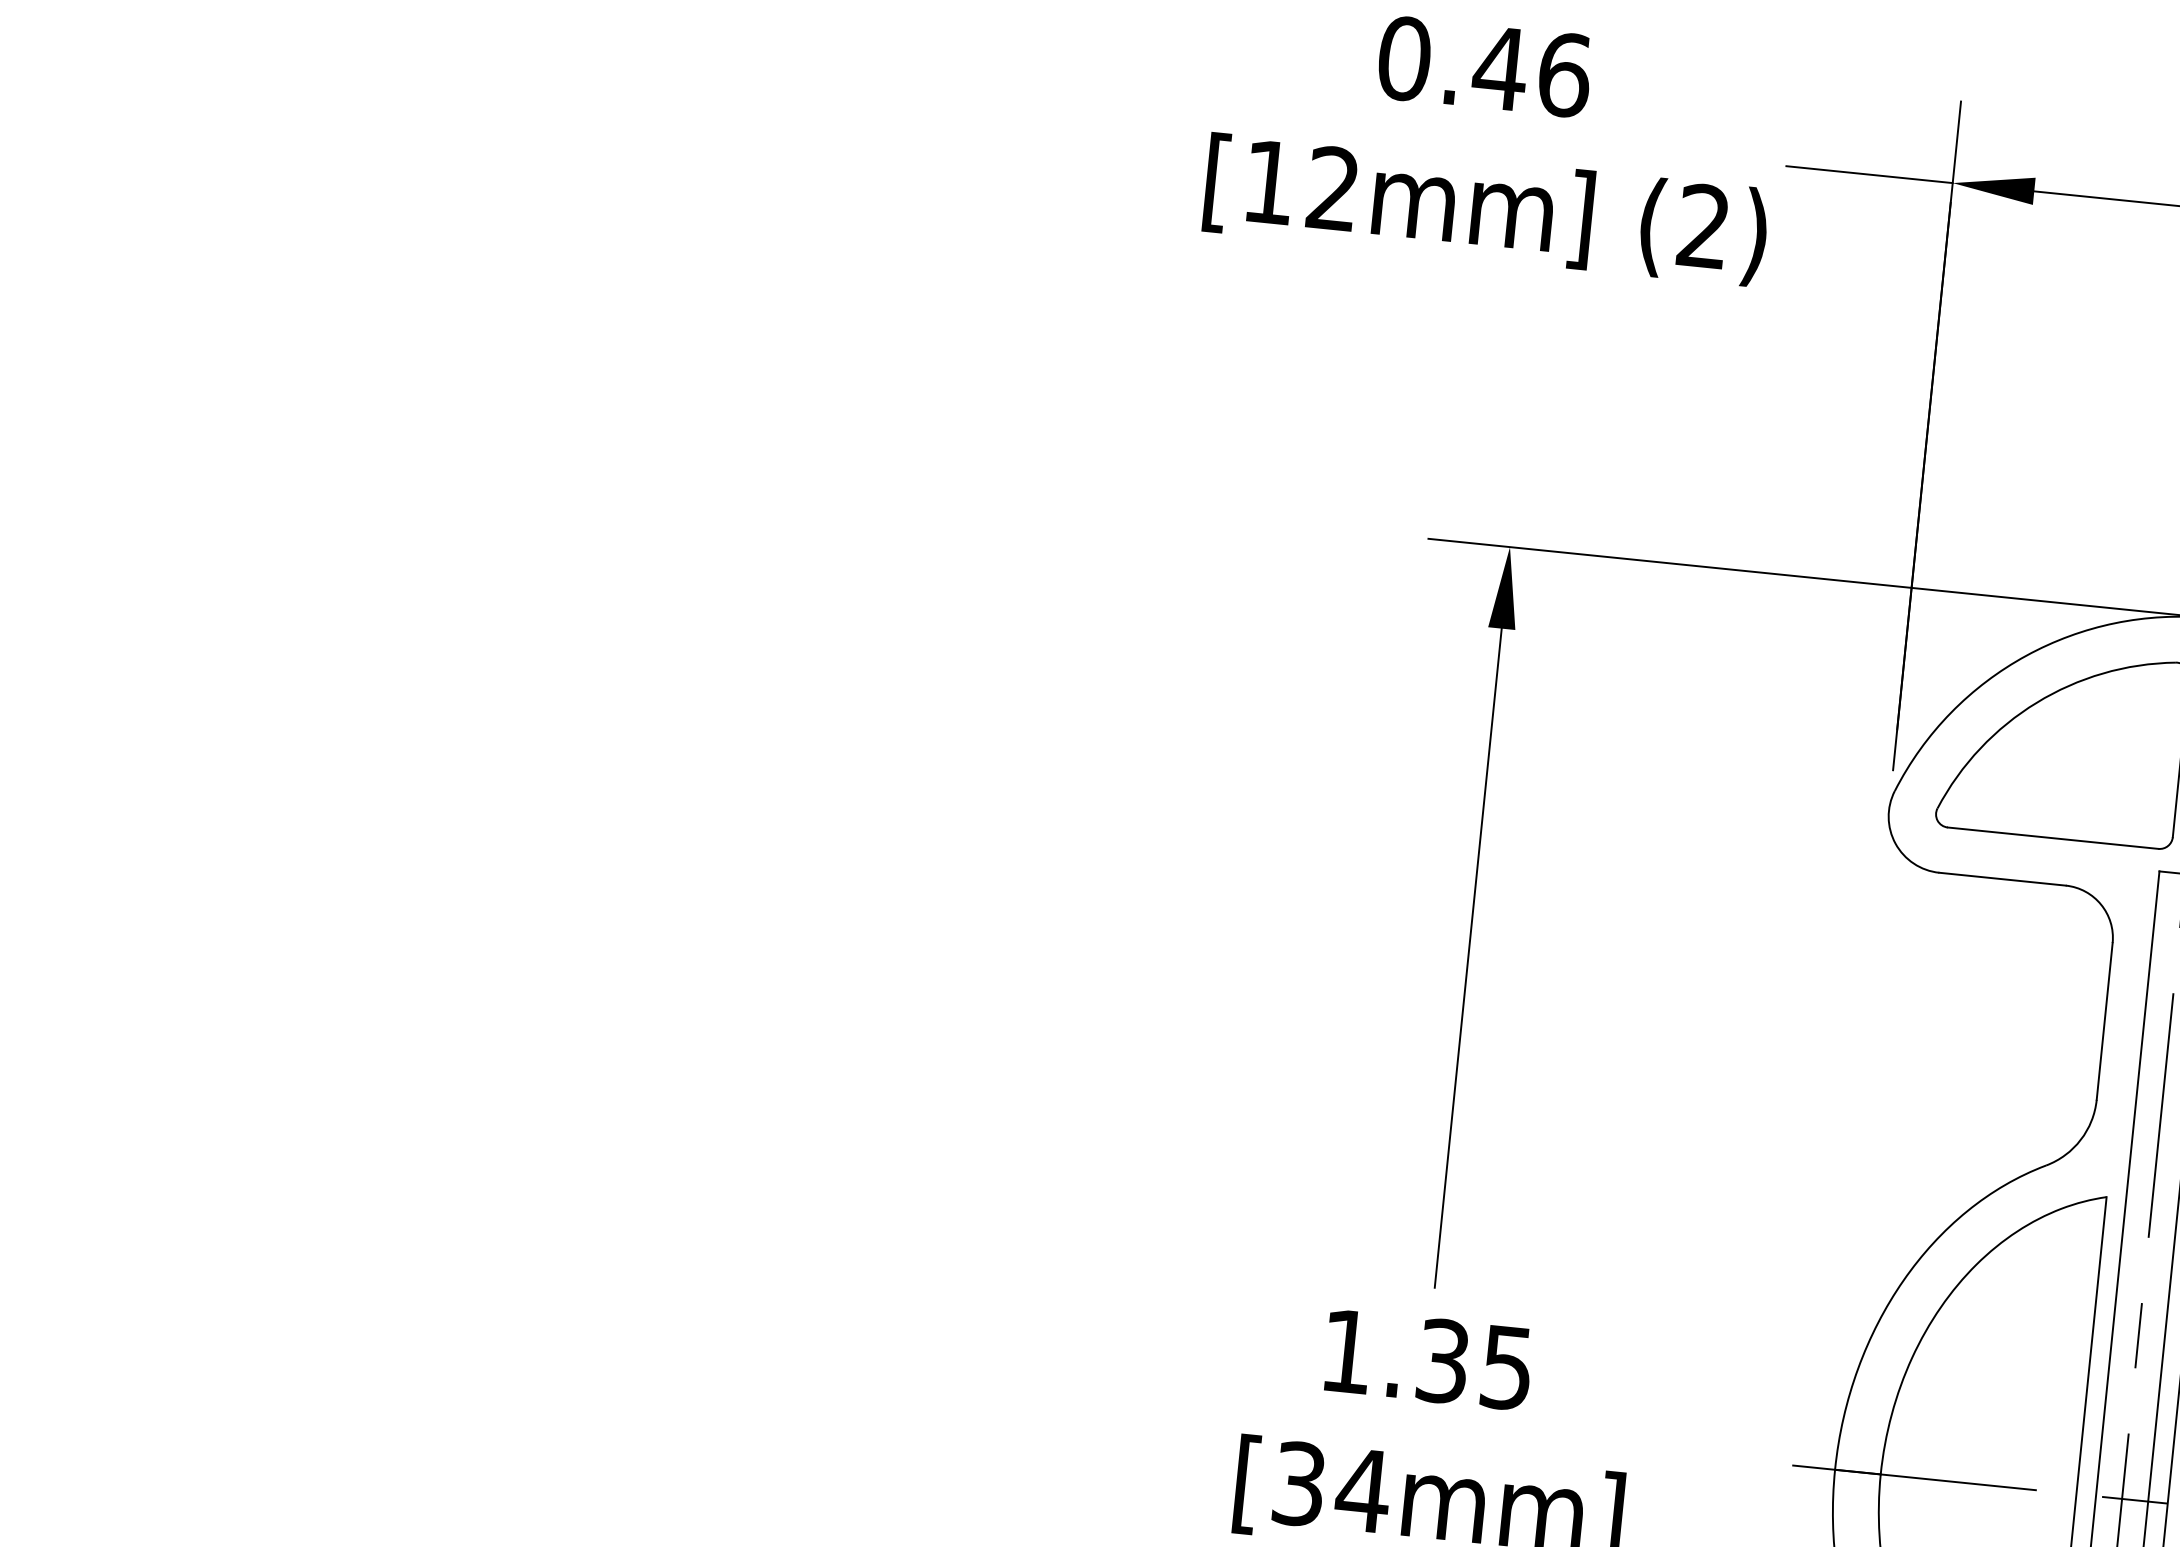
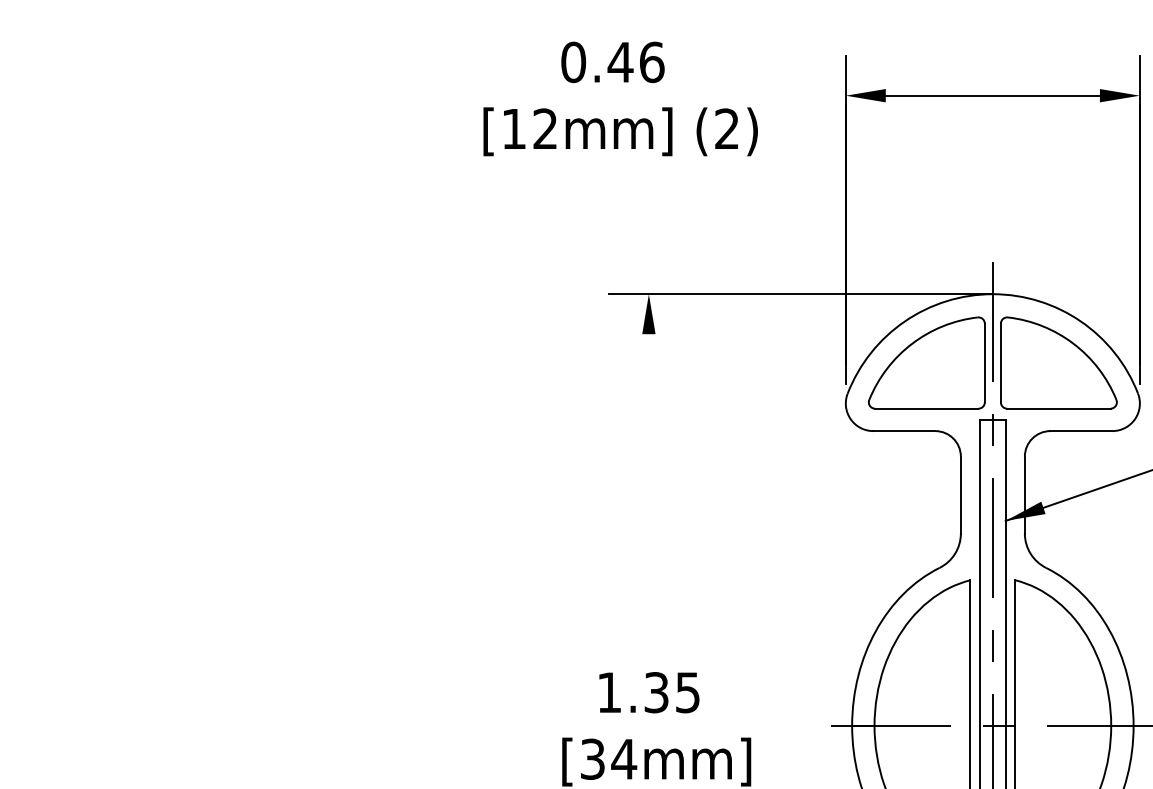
line: (1868, 174) -> (804, 95), removed
line: (1467, 957) -> (648, 495), removed

